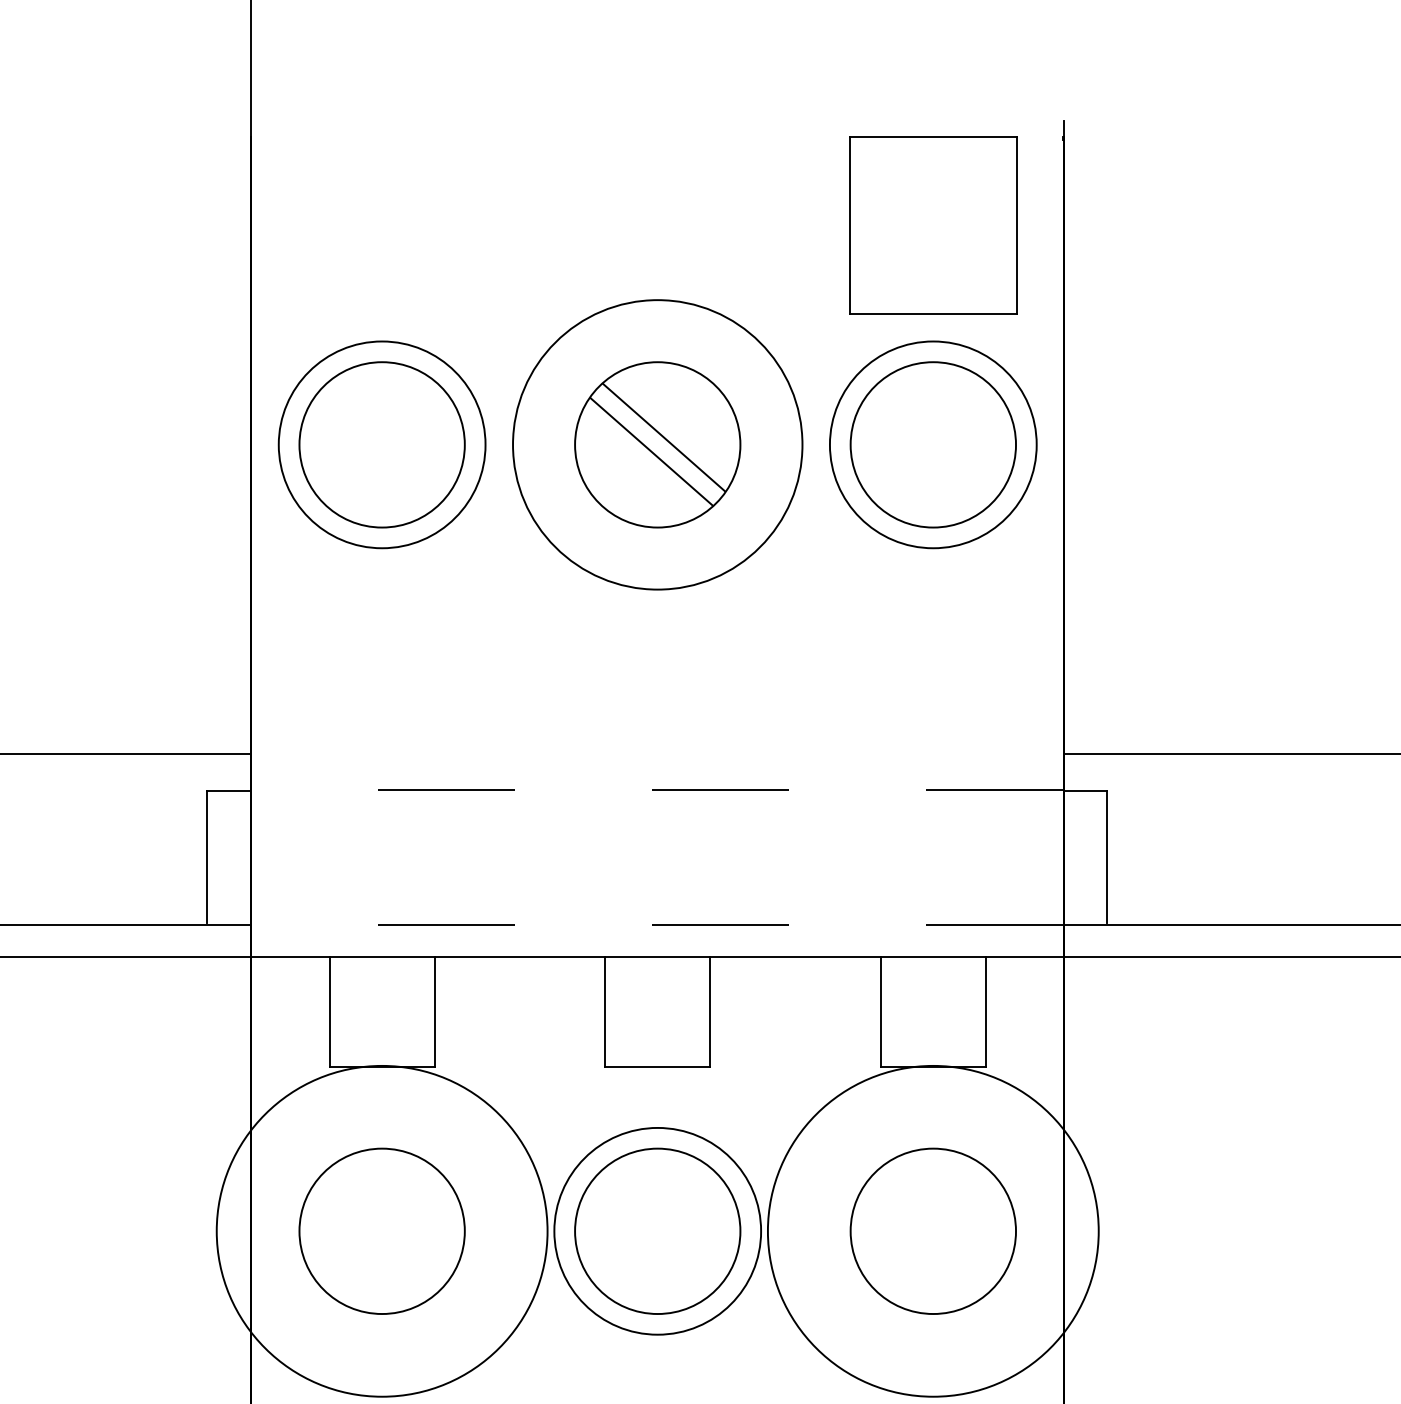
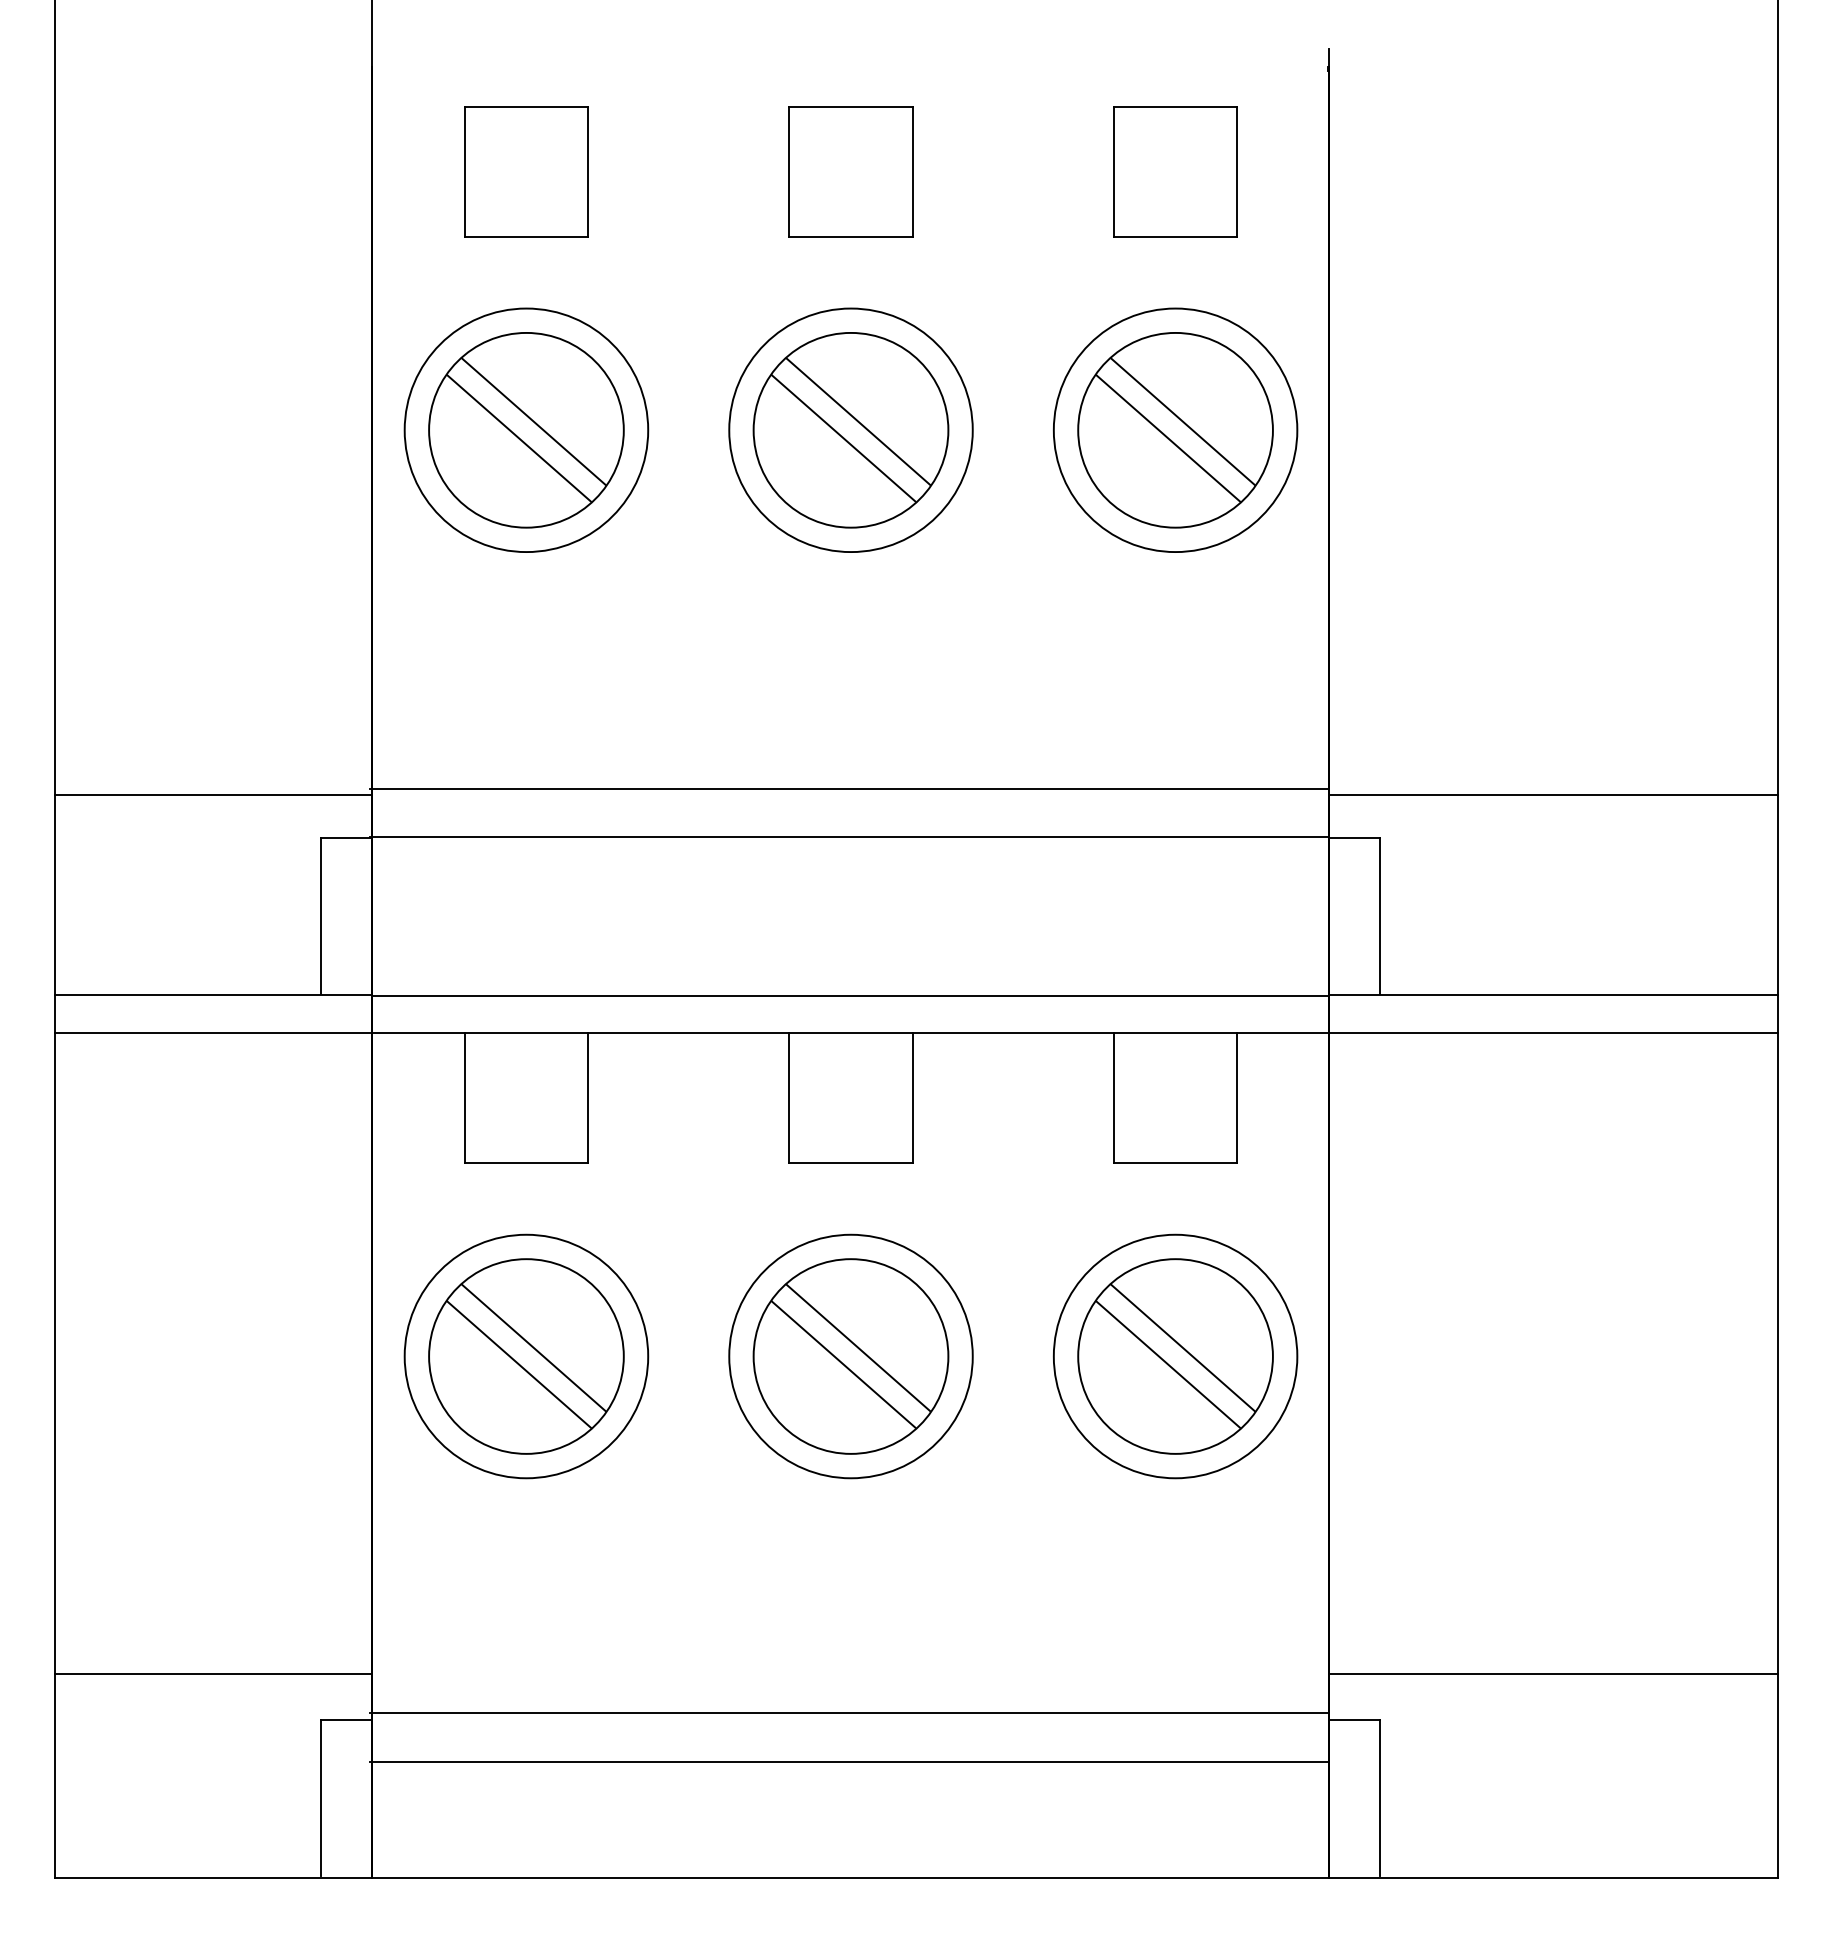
part: (382, 225) -> (526, 171), added
part: (657, 225) -> (850, 171), added
part: (933, 225) -> (1175, 171), size x0.62
line: (388, 437) -> (533, 421), added
line: (939, 437) -> (1182, 421), added
circle: (657, 445) -> (850, 430), size x0.71
line: (375, 451) -> (518, 438), added
line: (927, 451) -> (1168, 438), added
line: (656, 749) -> (849, 788), added
line: (656, 790) -> (849, 837), dashed -> solid
line: (657, 924) -> (850, 995), dashed -> solid
line: (388, 1223) -> (533, 1347), added
line: (664, 1223) -> (858, 1347), added
line: (939, 1223) -> (1182, 1347), added
circle: (382, 1231) -> (526, 1356), size x0.62
circle: (933, 1231) -> (1175, 1356), size x0.62
line: (375, 1238) -> (518, 1364), added
line: (651, 1238) -> (843, 1364), added
line: (927, 1238) -> (1168, 1364), added

